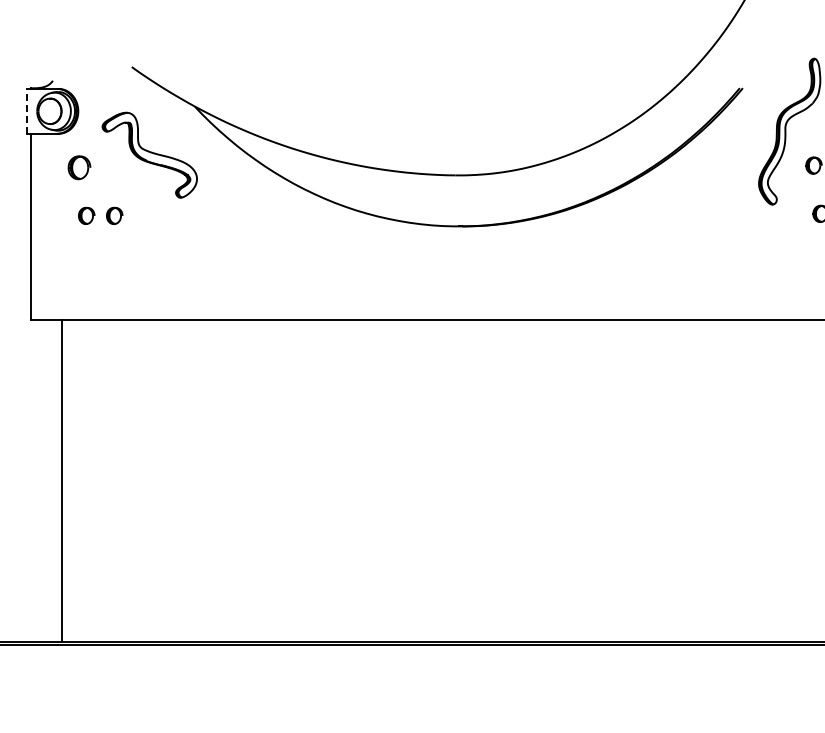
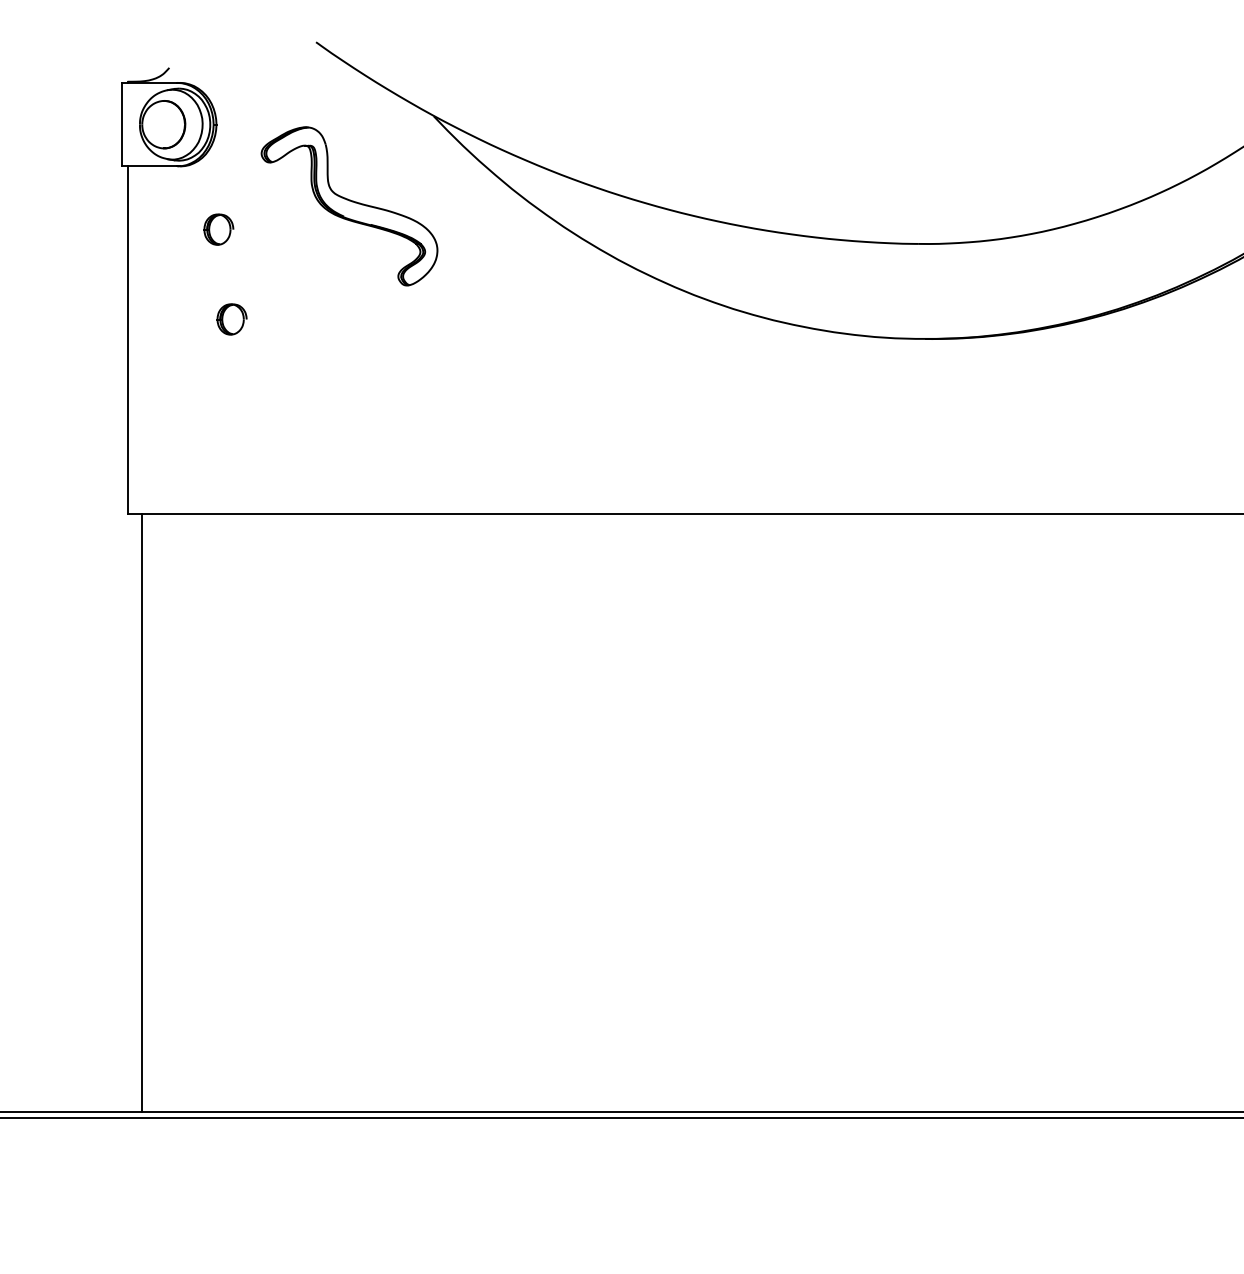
line: (27, 110) -> (121, 123), dashed -> solid
part: (79, 167) -> (218, 229), size x0.71
part: (114, 215) -> (283, 318), removed
line: (61, 480) -> (142, 812), moved

